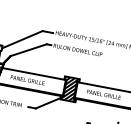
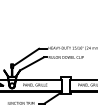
hatch: (69, 88) -> (65, 85), removed

